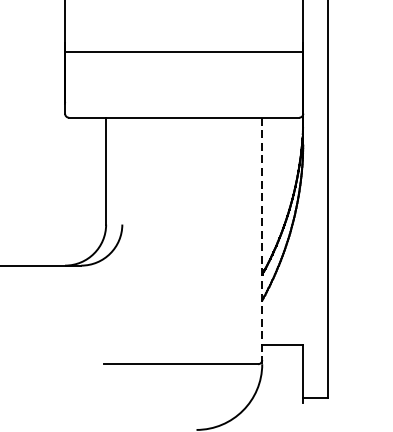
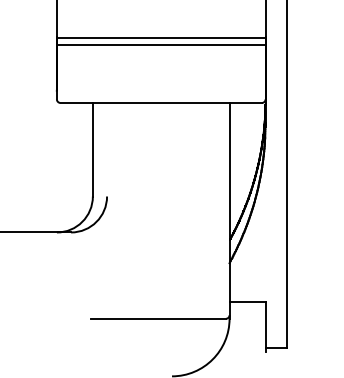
line: (183, 43) -> (160, 37), added
line: (262, 240) -> (229, 210), dashed -> solid

